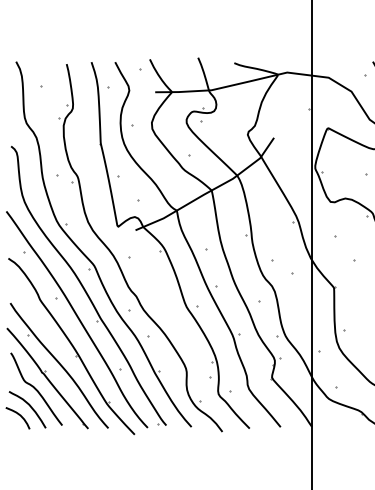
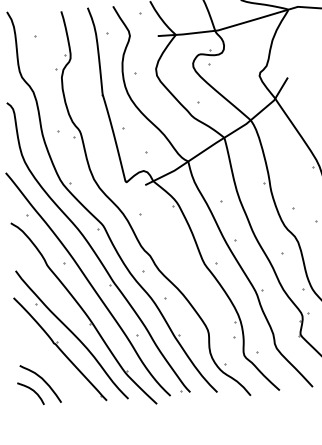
curve: (36, 388) -> (48, 360), removed

